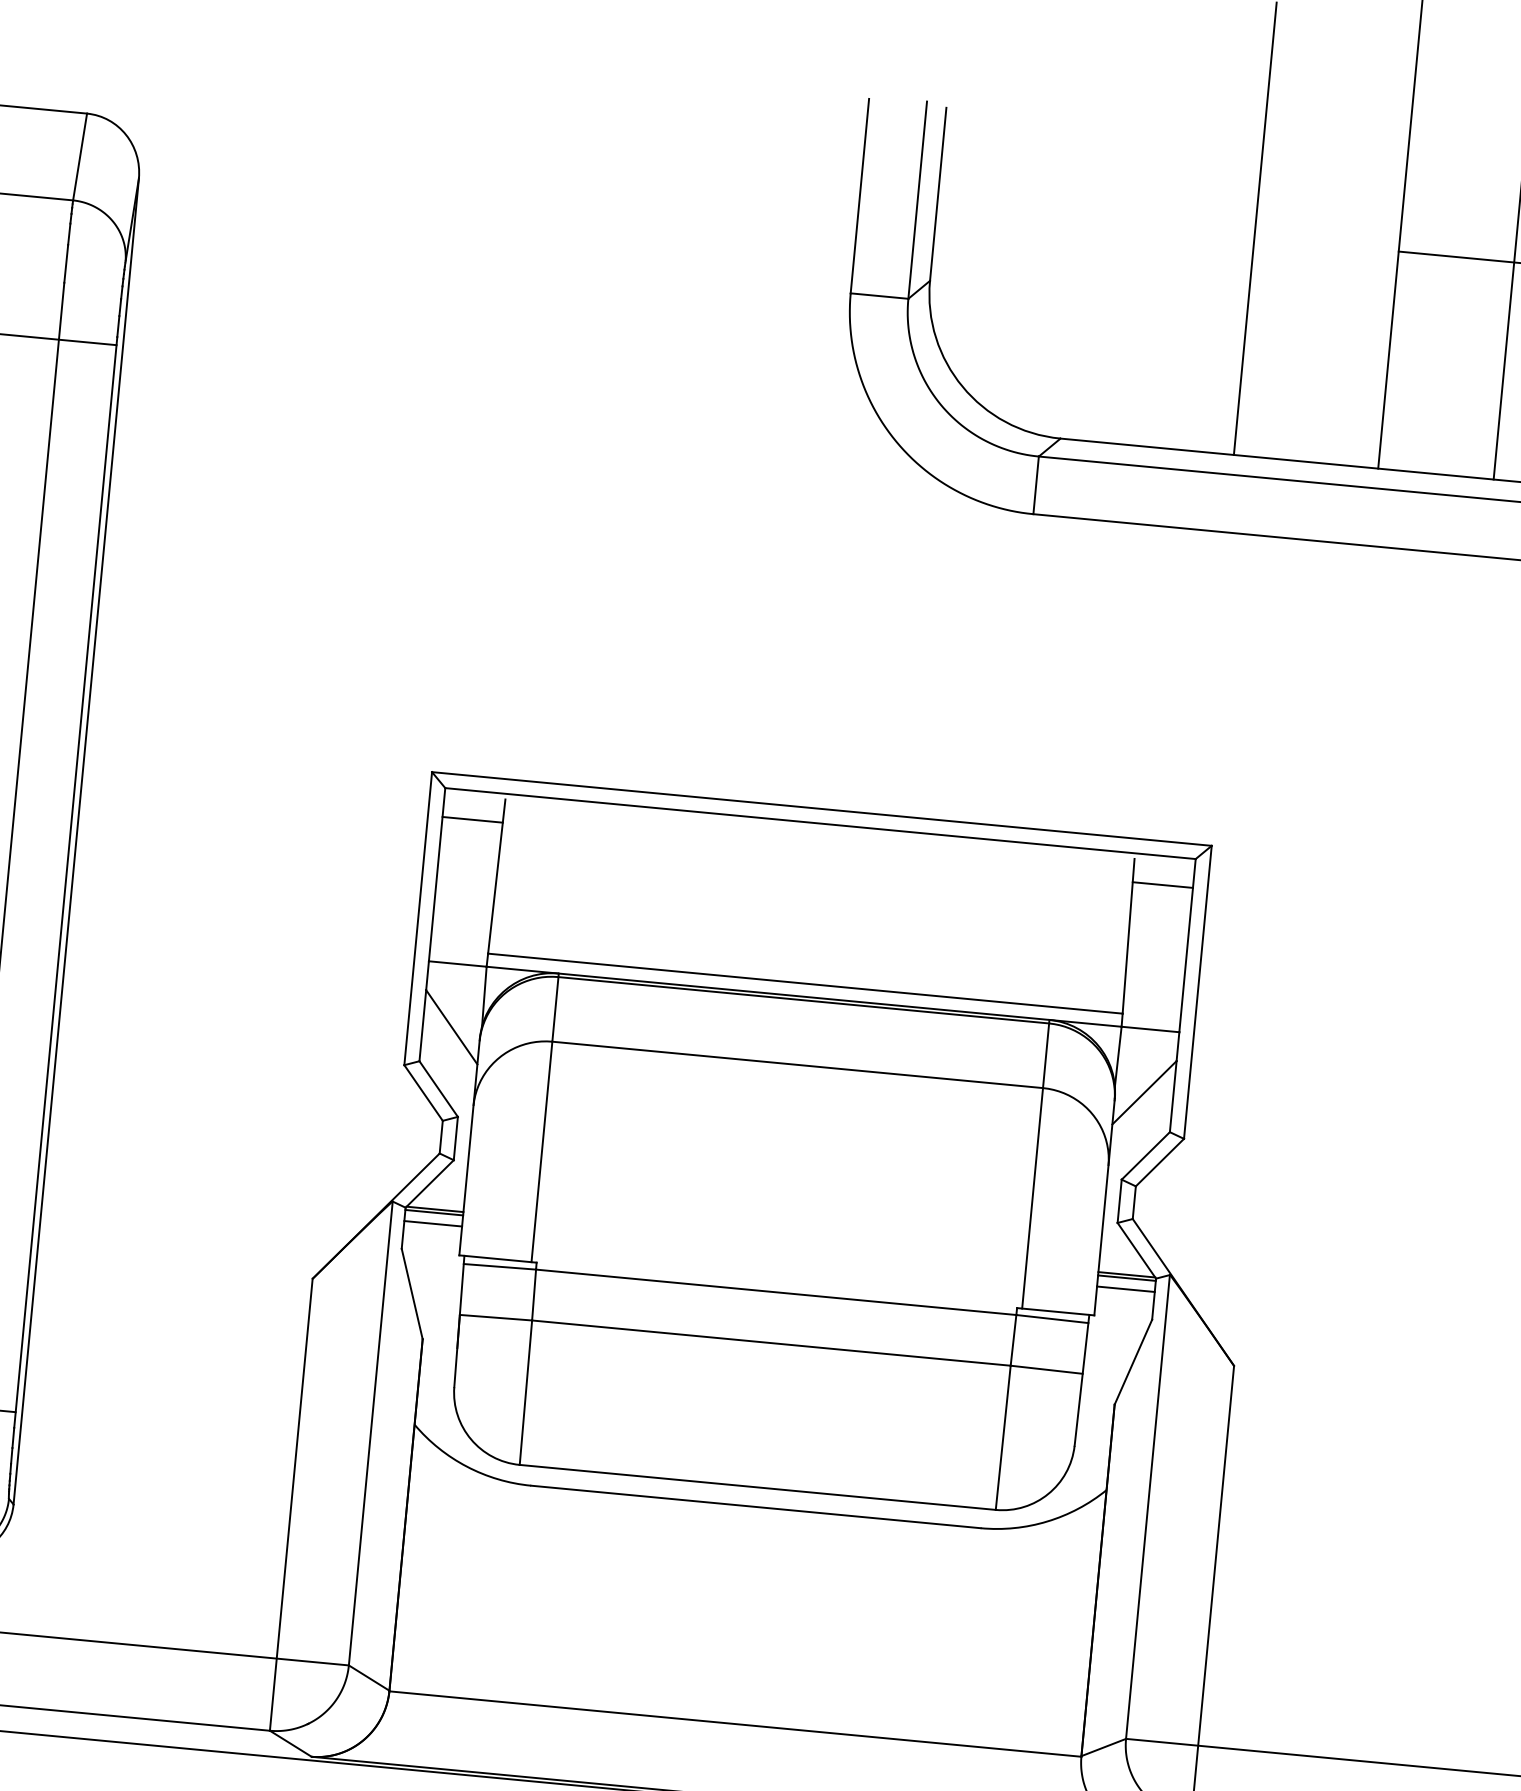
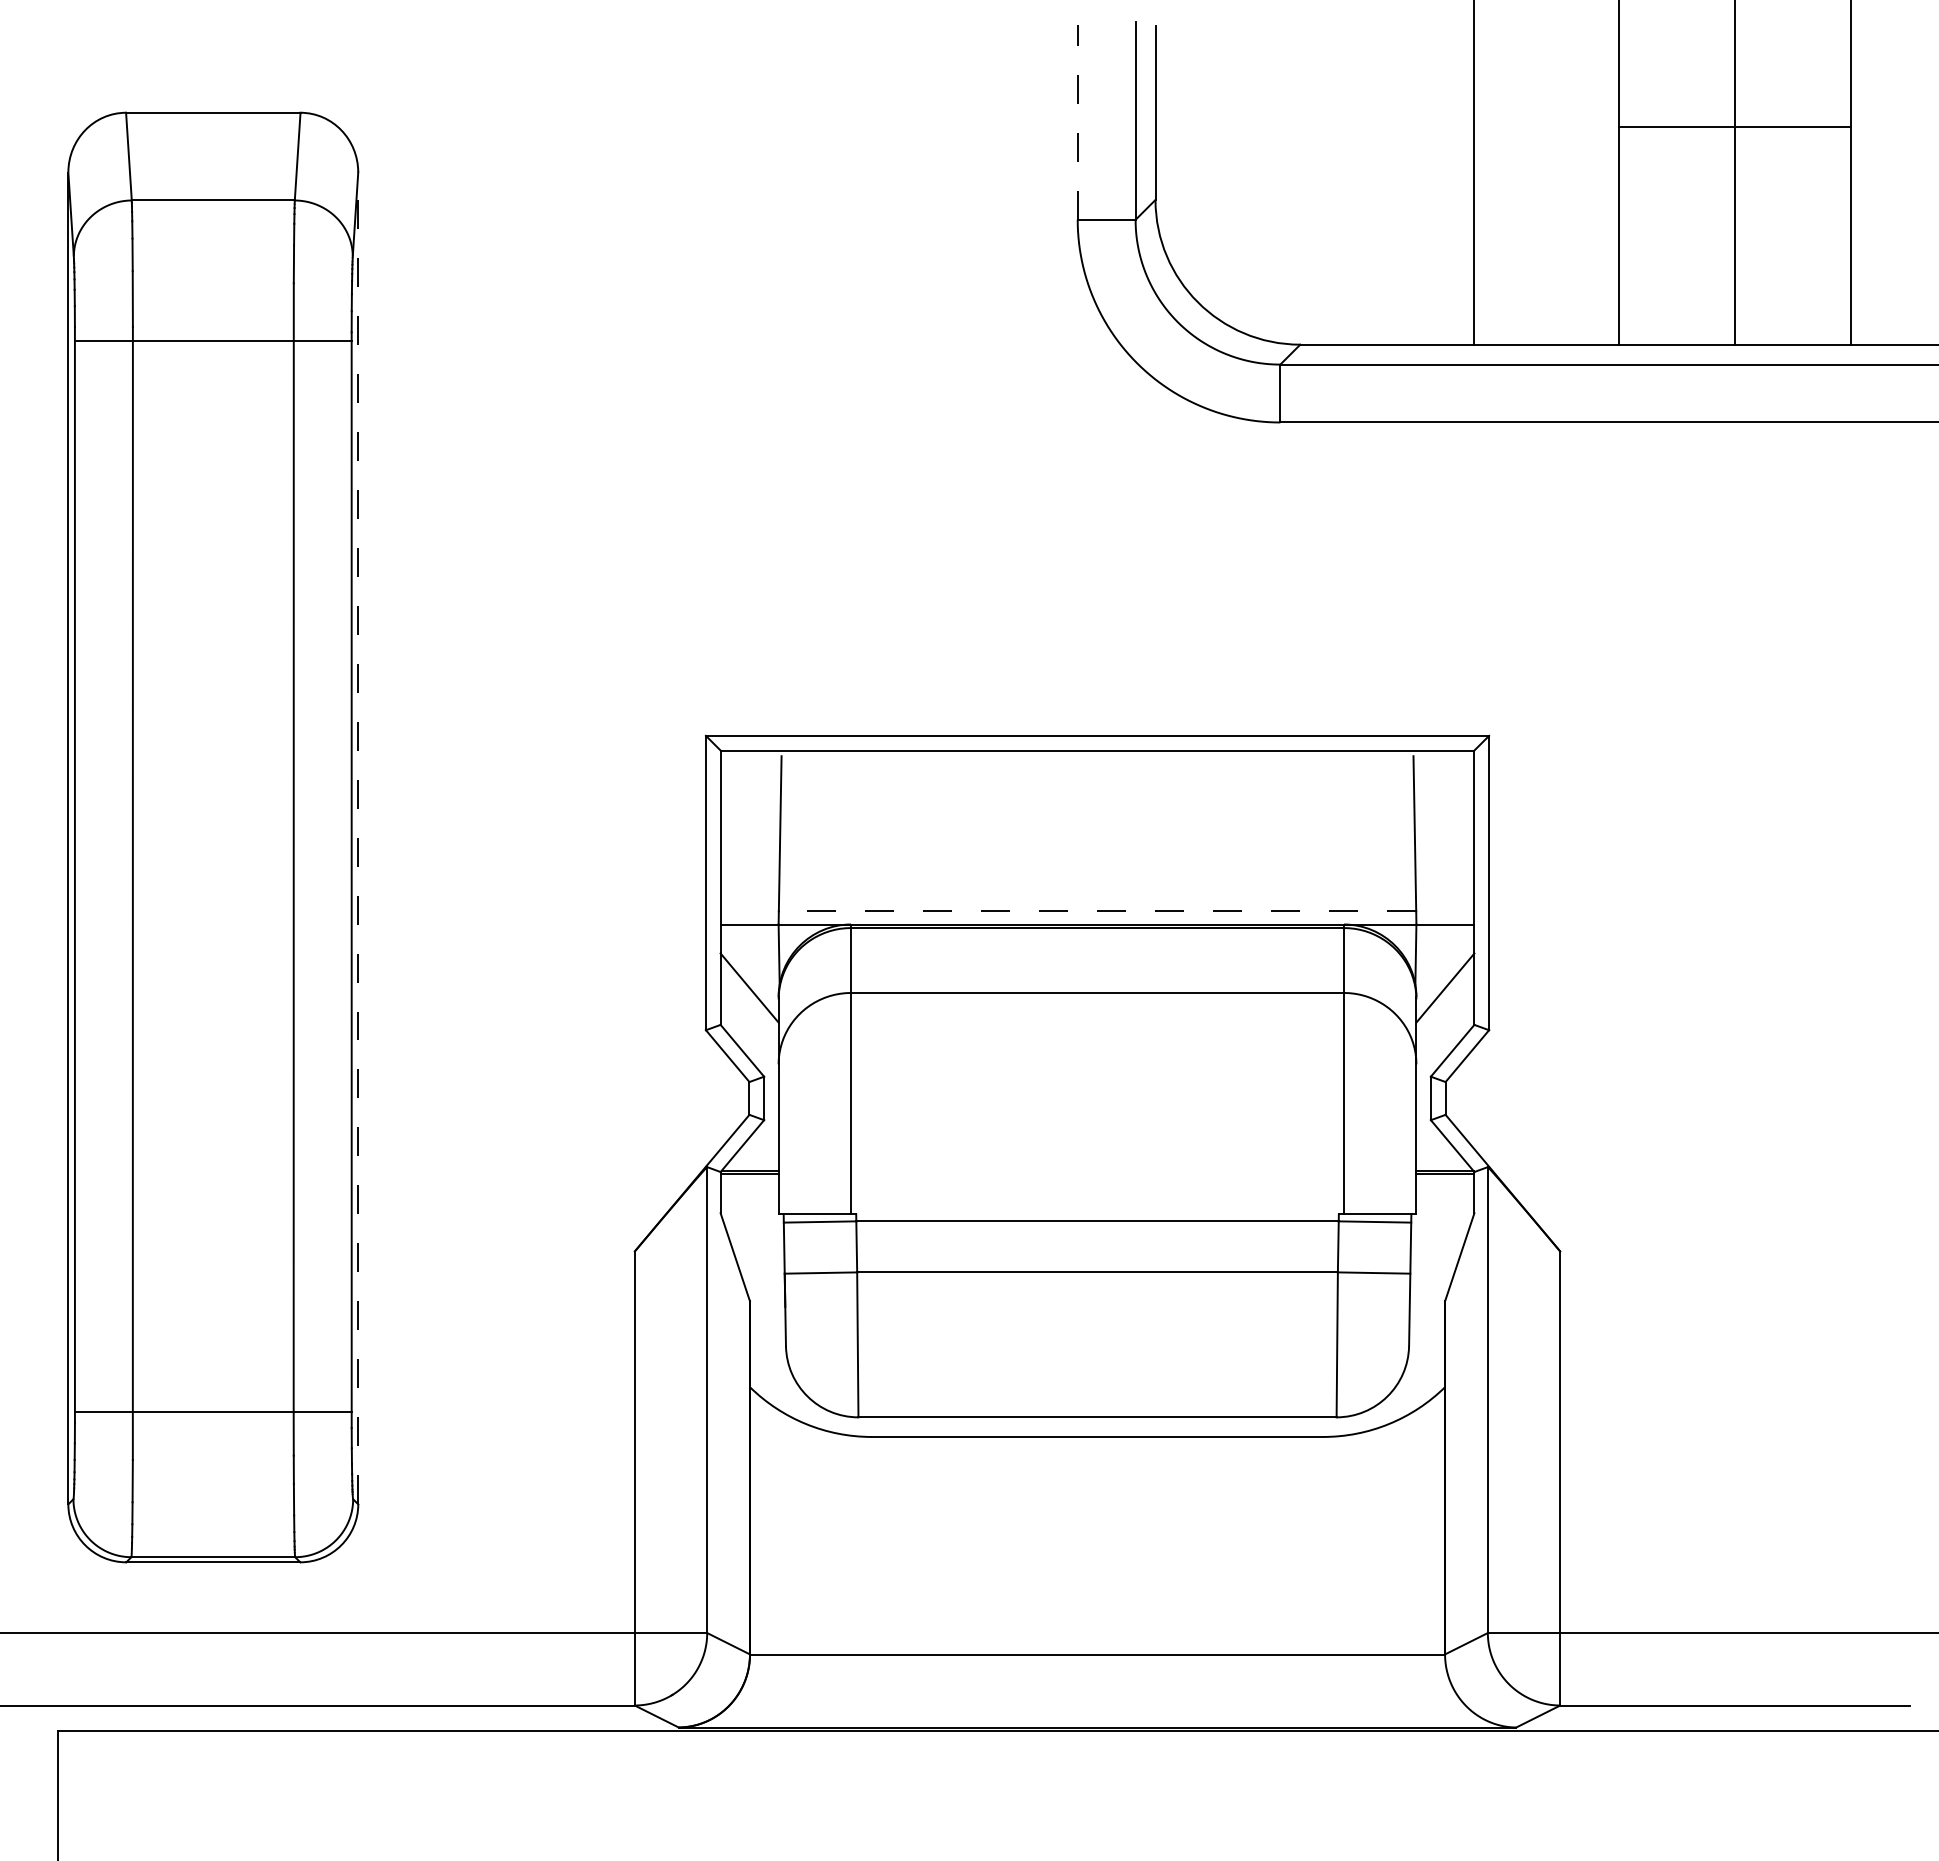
line: (859, 196) -> (1077, 122), solid -> dashed
line: (472, 819) -> (750, 779), removed
line: (76, 841) -> (358, 838), solid -> dashed
line: (1162, 884) -> (1443, 779), removed
line: (805, 983) -> (1097, 911), solid -> dashed
line: (433, 1223) -> (749, 1185), removed
line: (1126, 1289) -> (1445, 1185), removed

